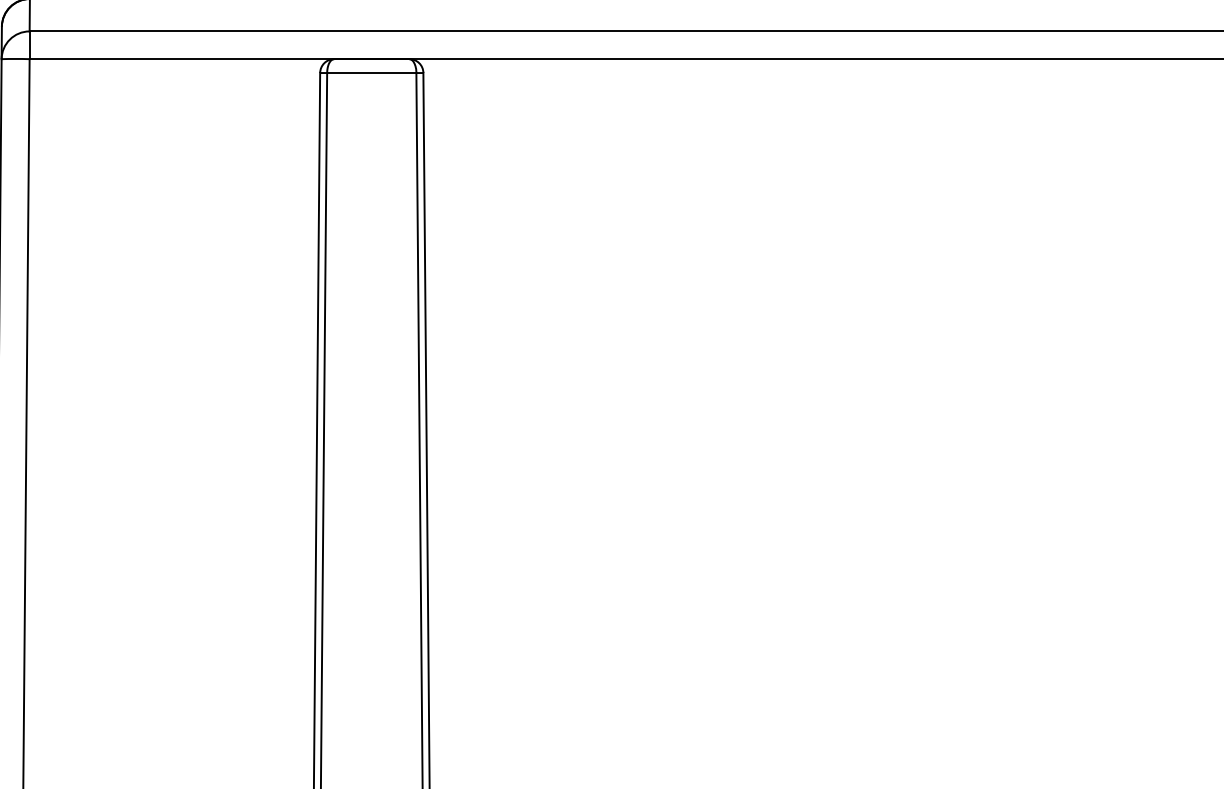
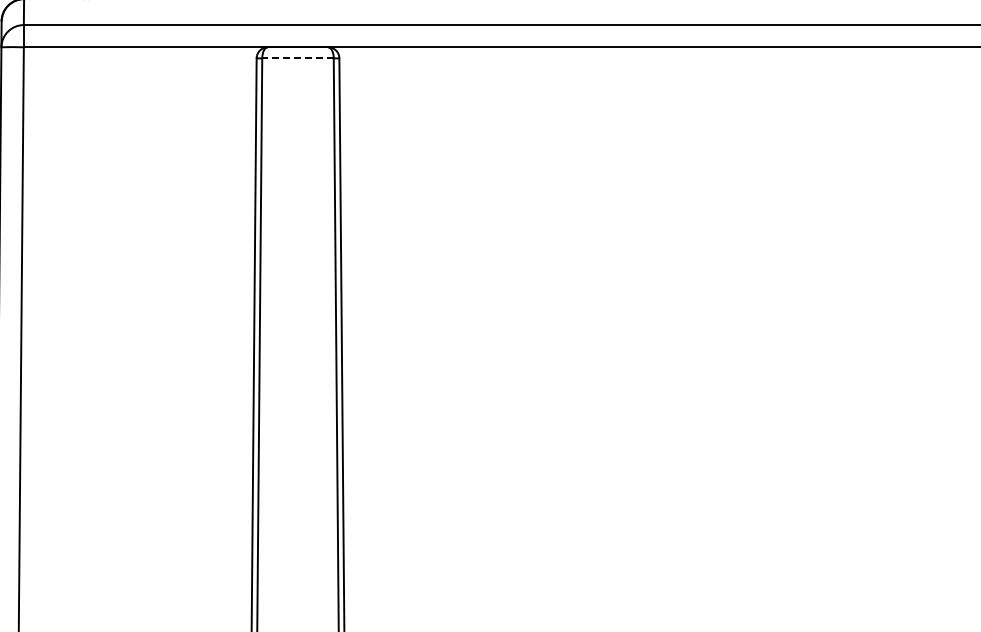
line: (372, 73) -> (298, 58), solid -> dashed

